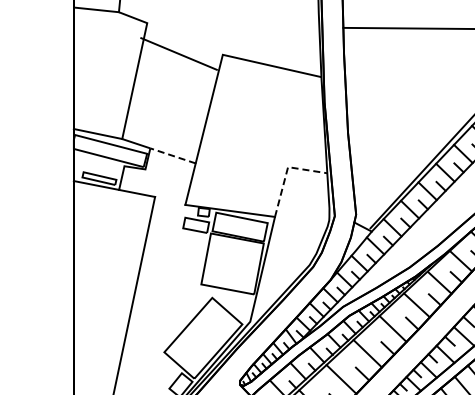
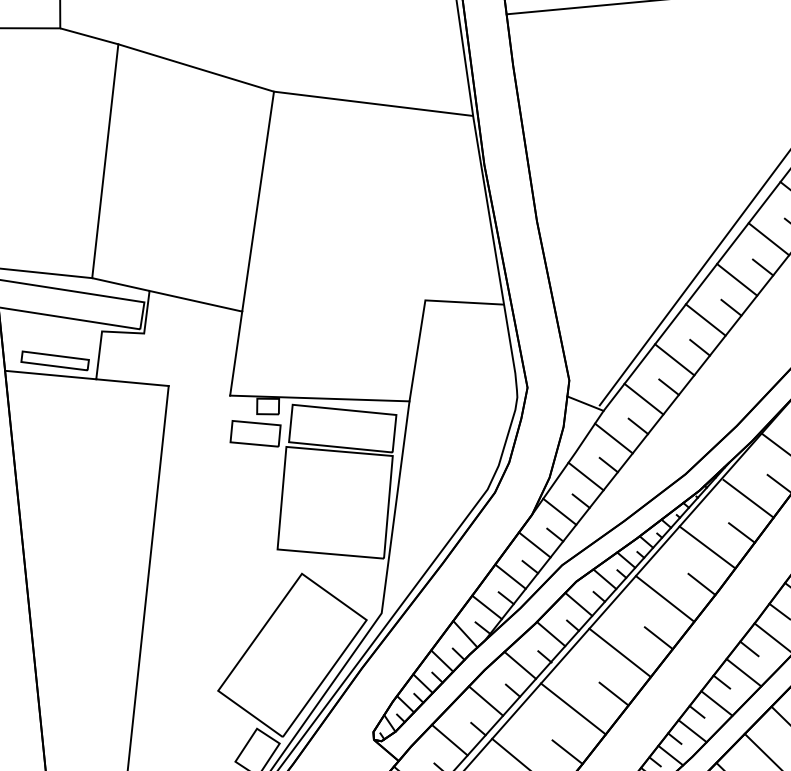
line: (178, 53) -> (194, 67), moved
line: (173, 155) -> (196, 300), dashed -> solid
line: (286, 171) -> (423, 309), dashed -> solid

